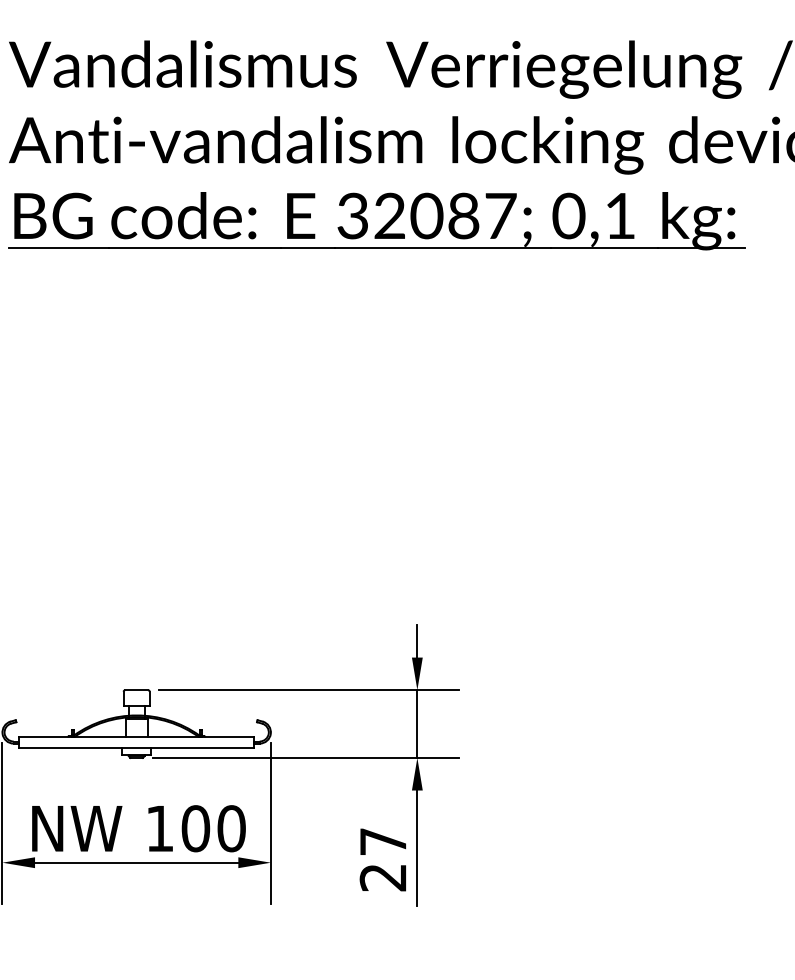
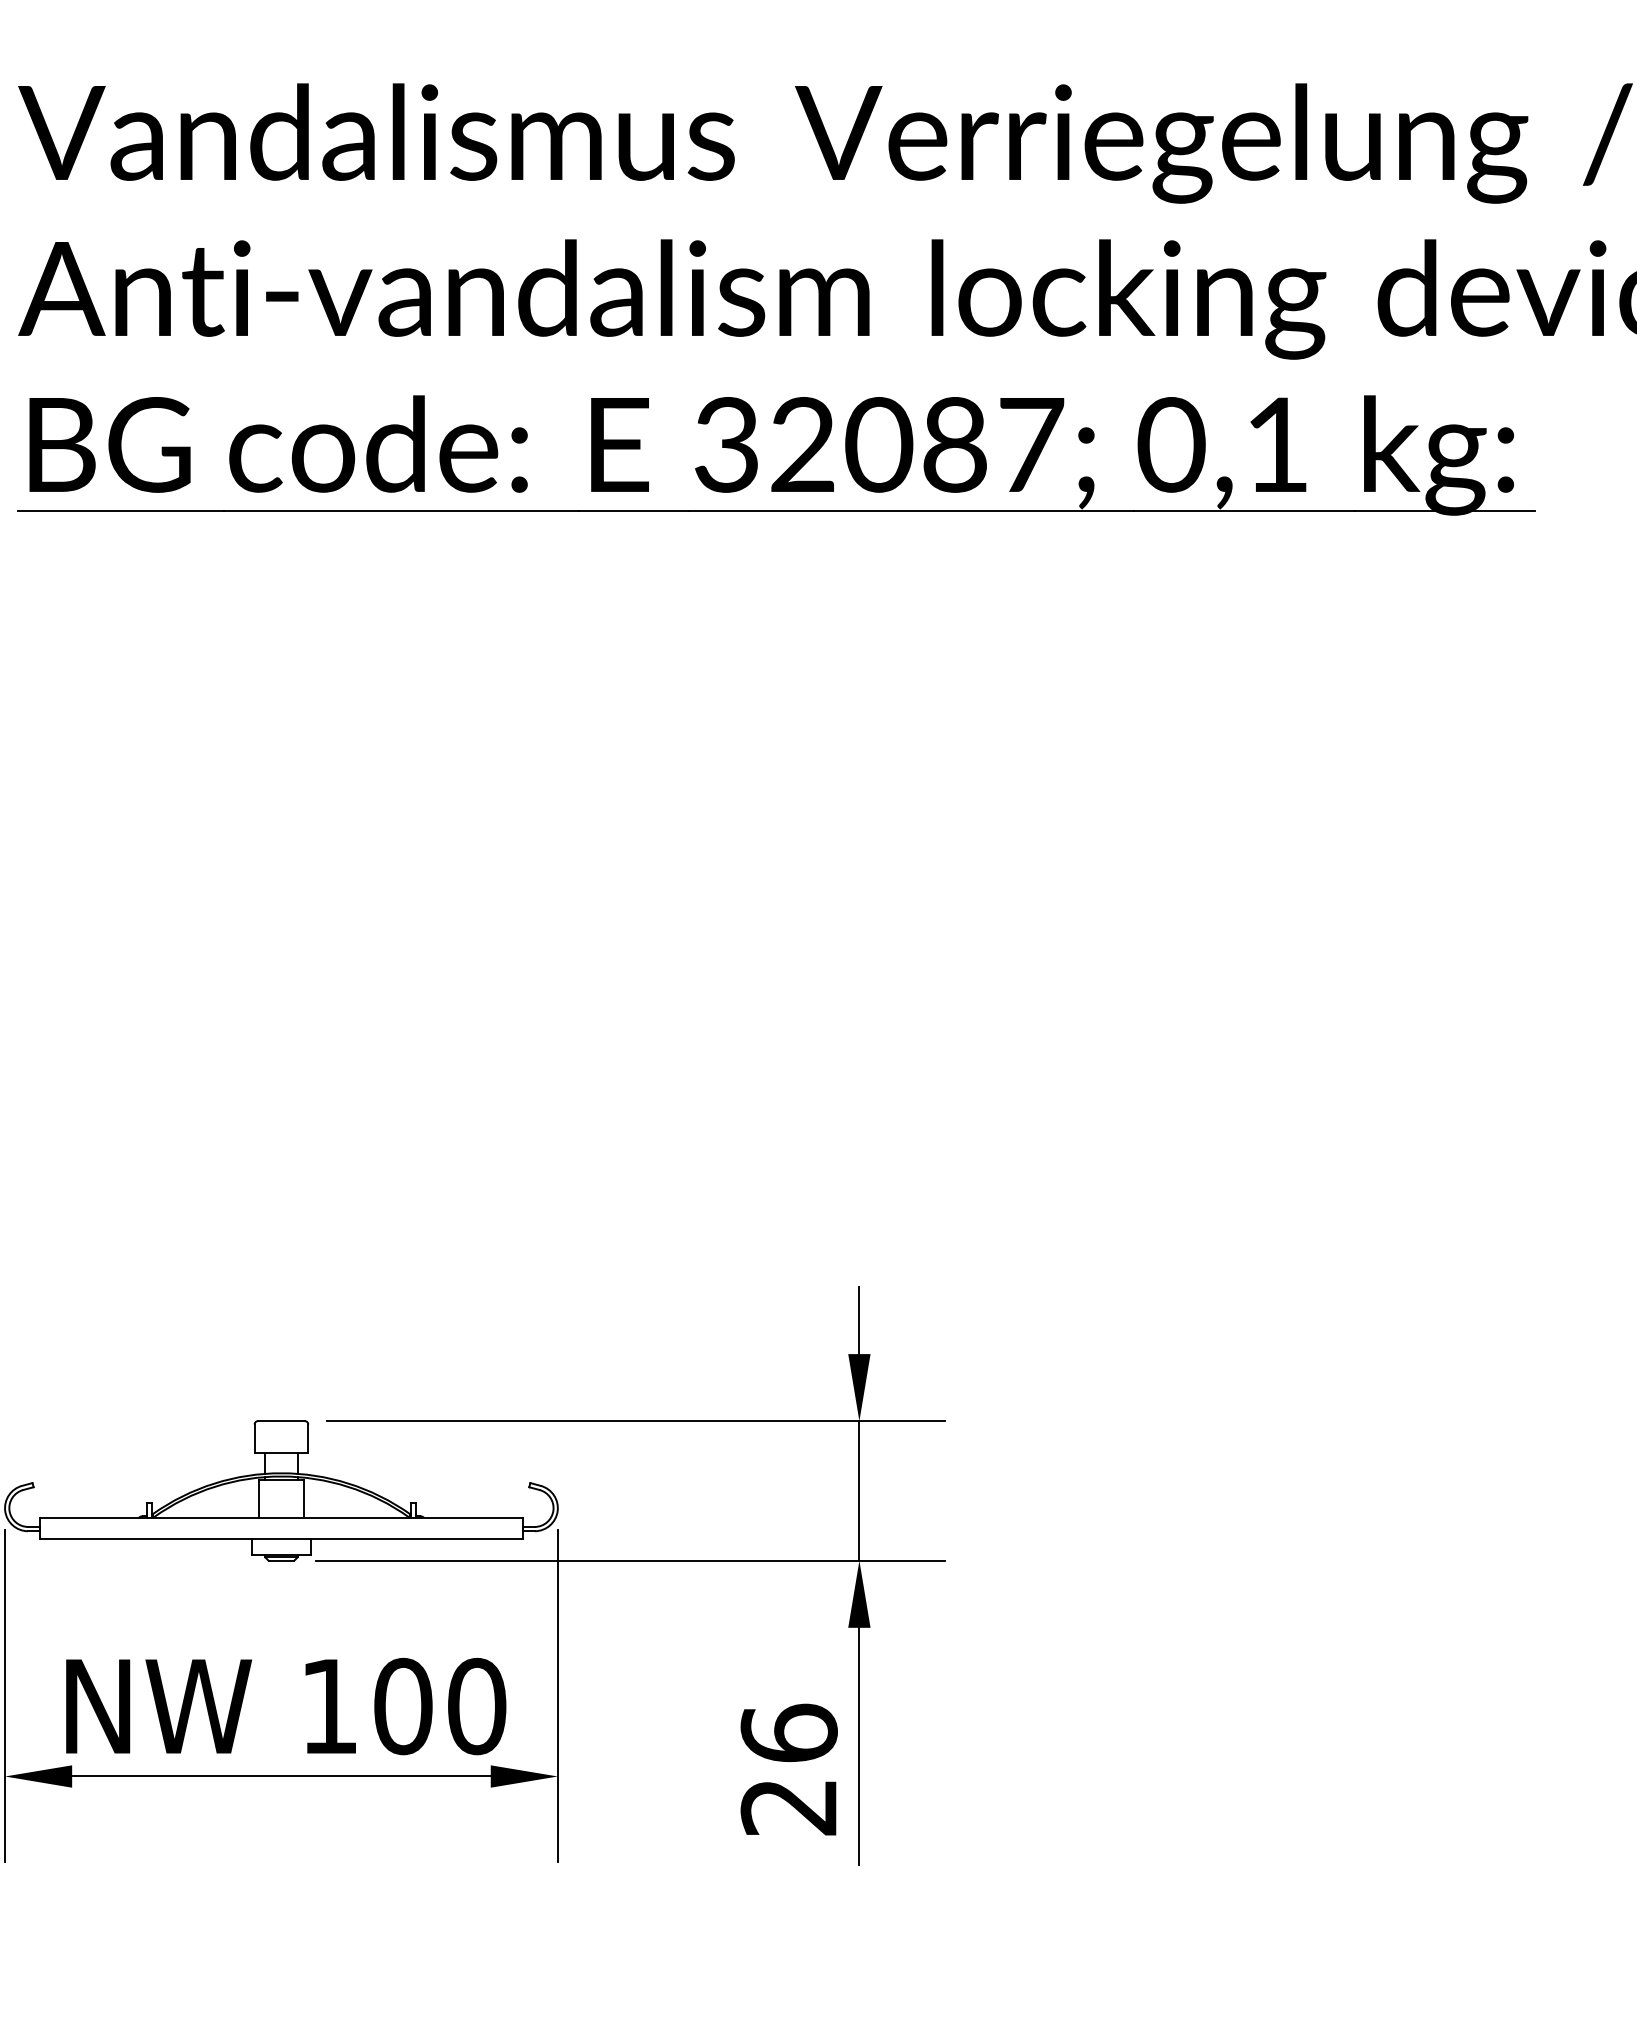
text: (382, 841) -> (787, 1732), 27 -> 26

